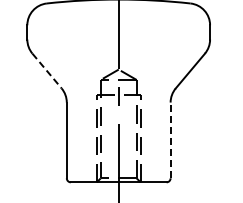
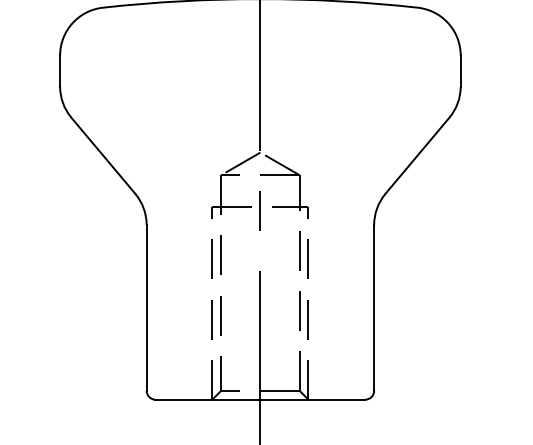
line: (47, 71) -> (104, 156), dashed -> solid
line: (170, 140) -> (373, 307), dashed -> solid

